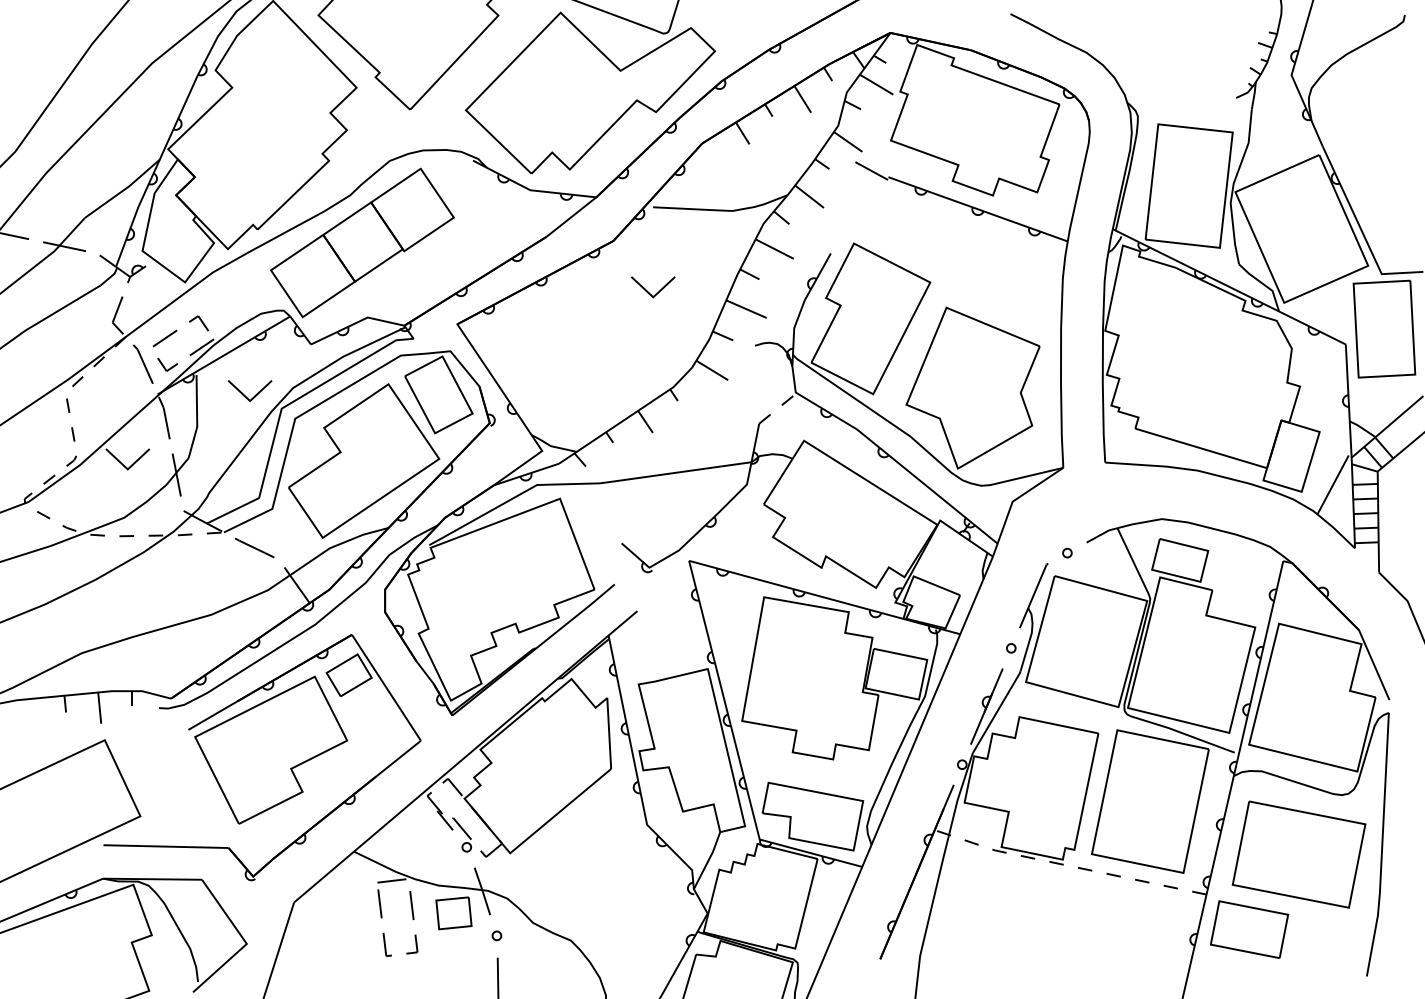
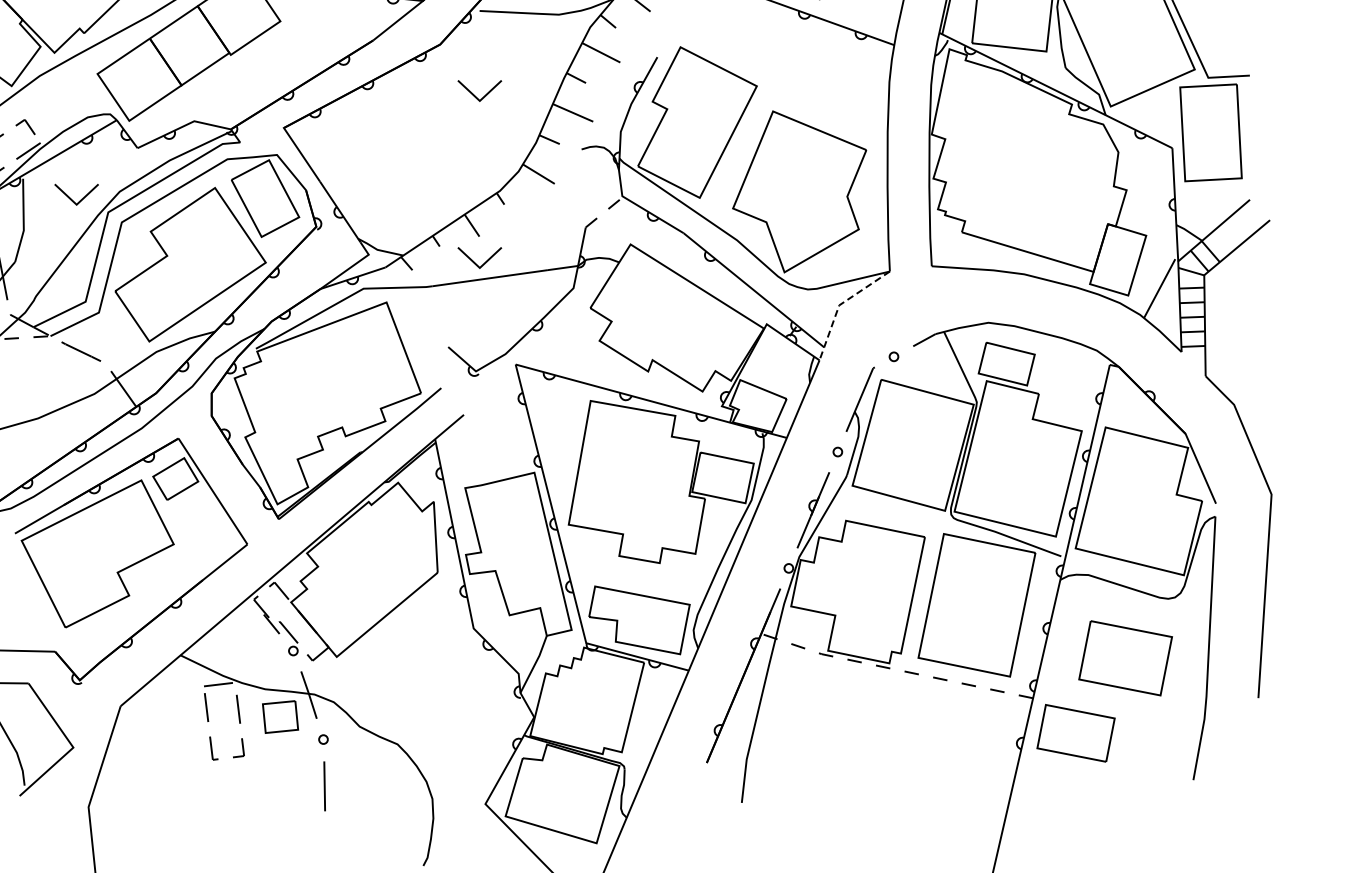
part: (653, 454) -> (480, 258), added
line: (1012, 501) -> (839, 305), solid -> dashed
part: (1298, 854) -> (1125, 658), size x0.7

